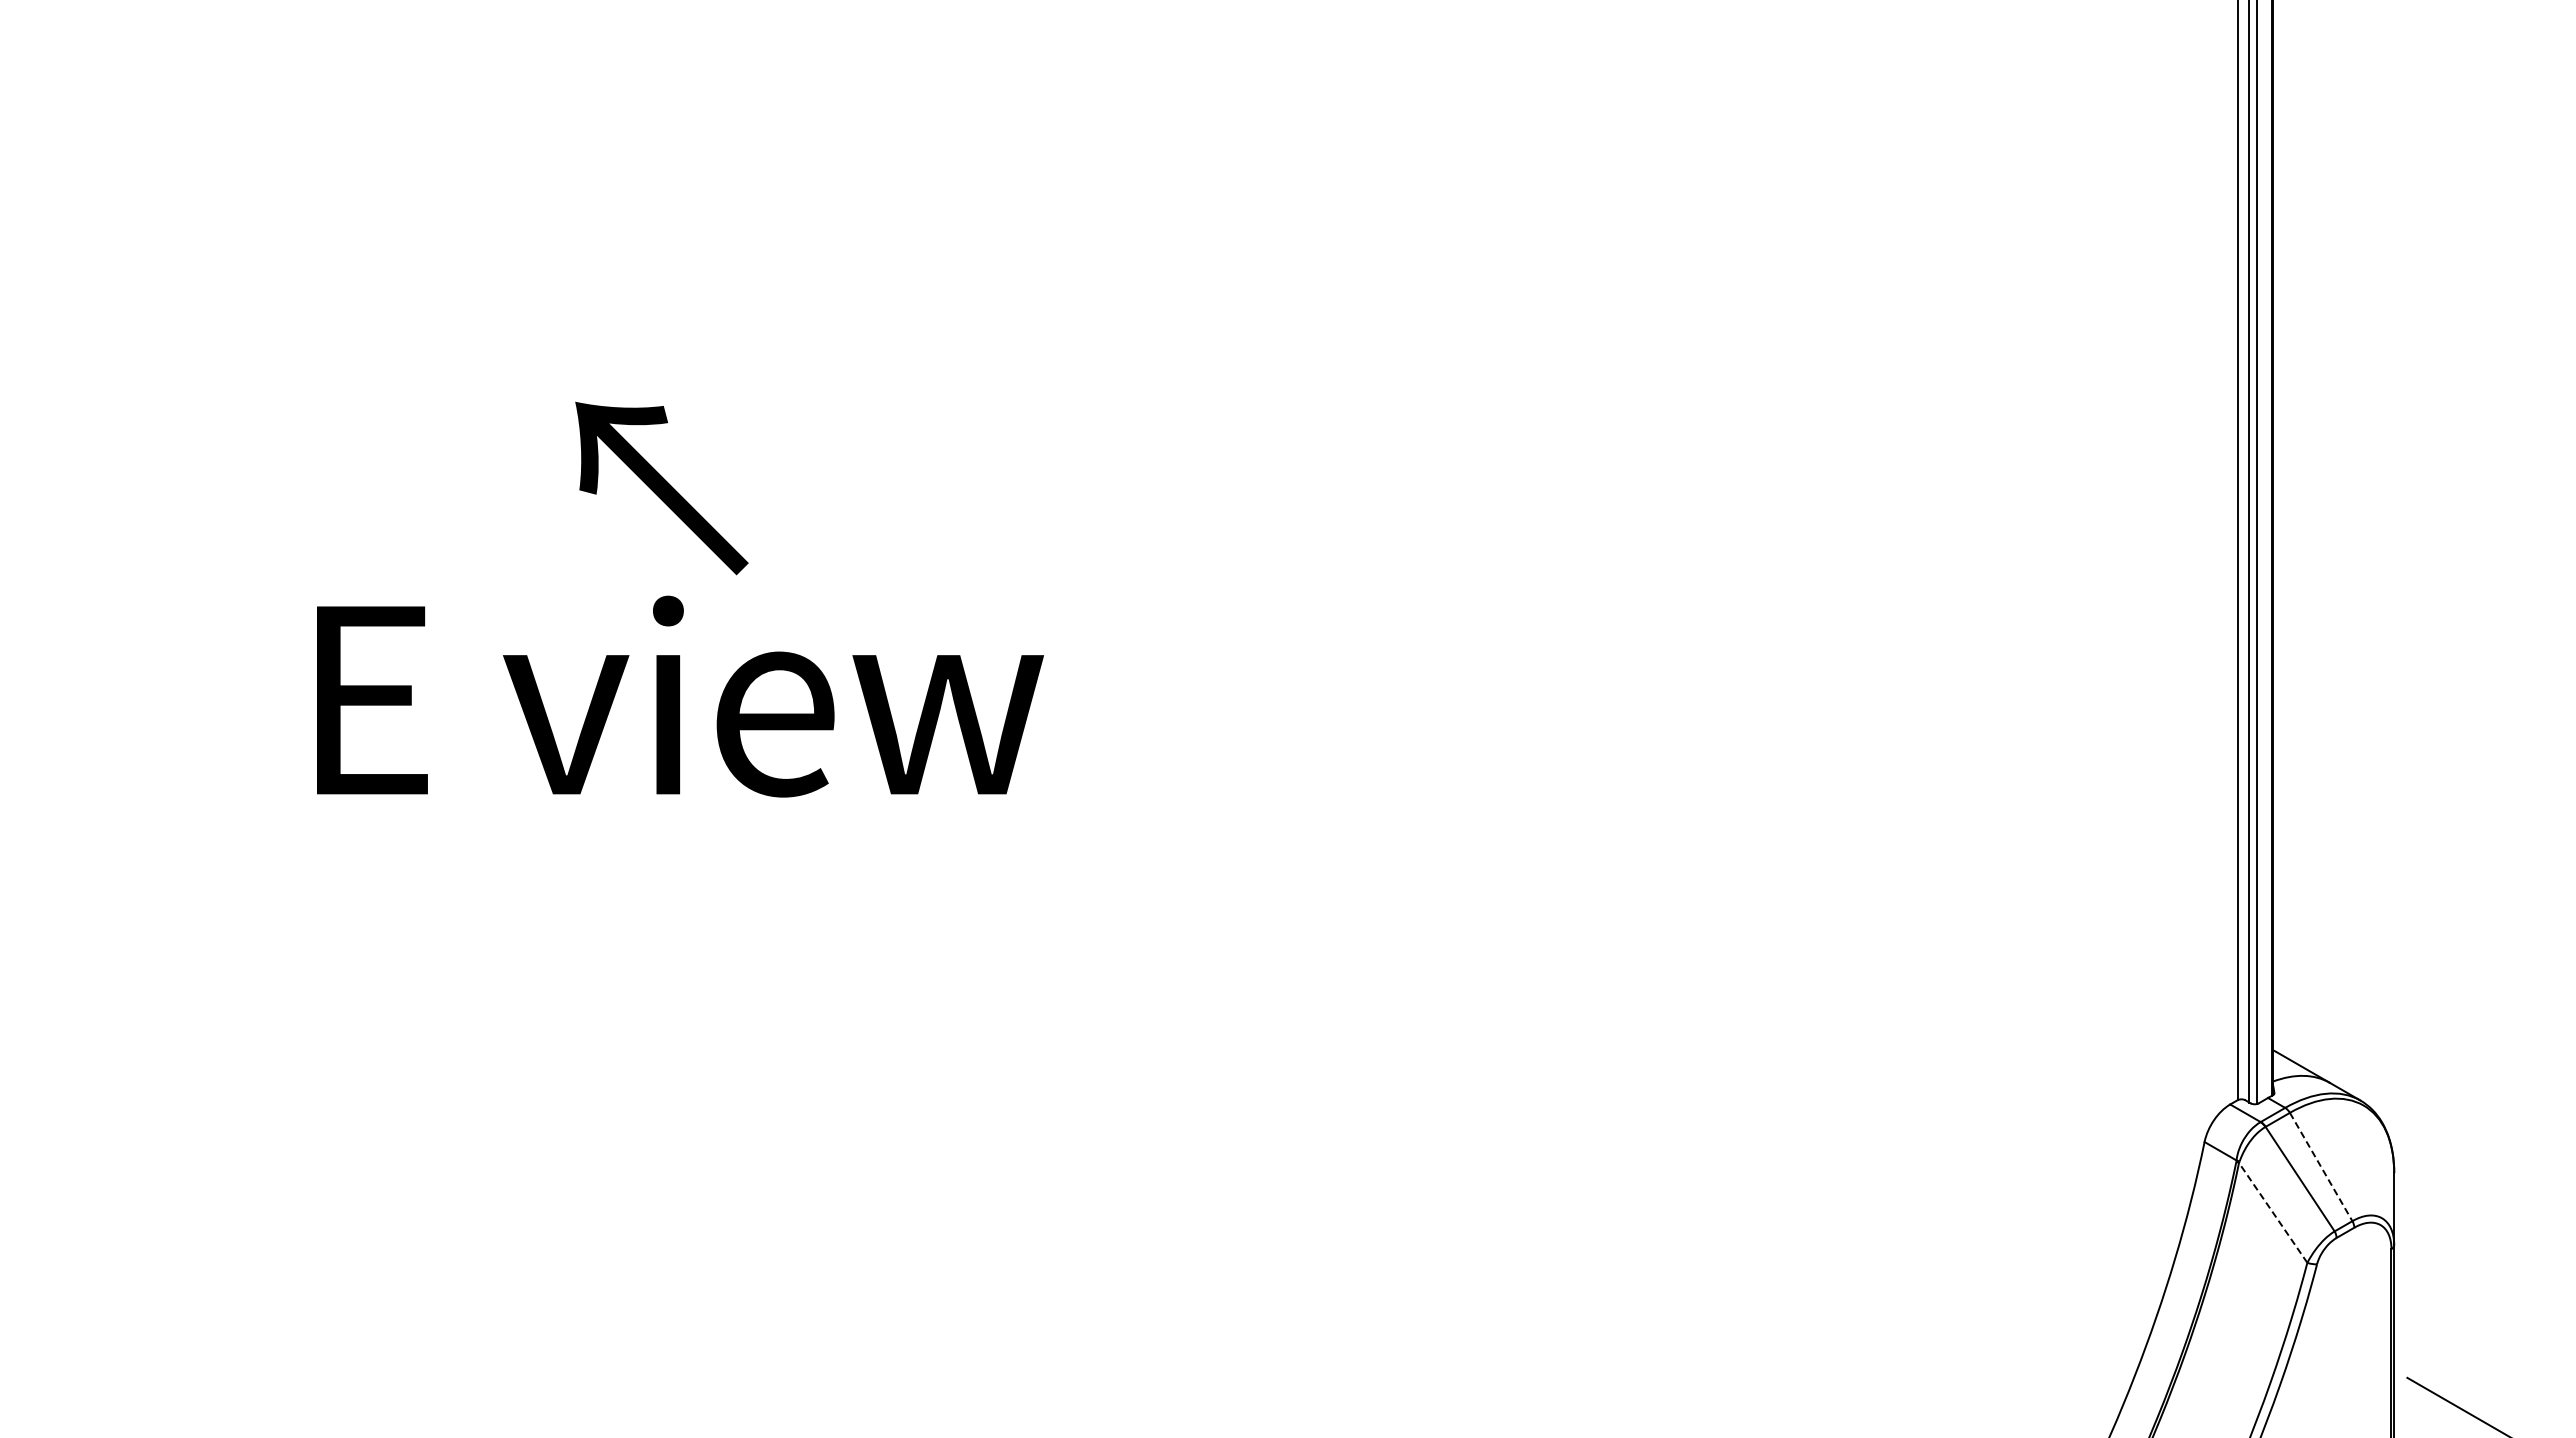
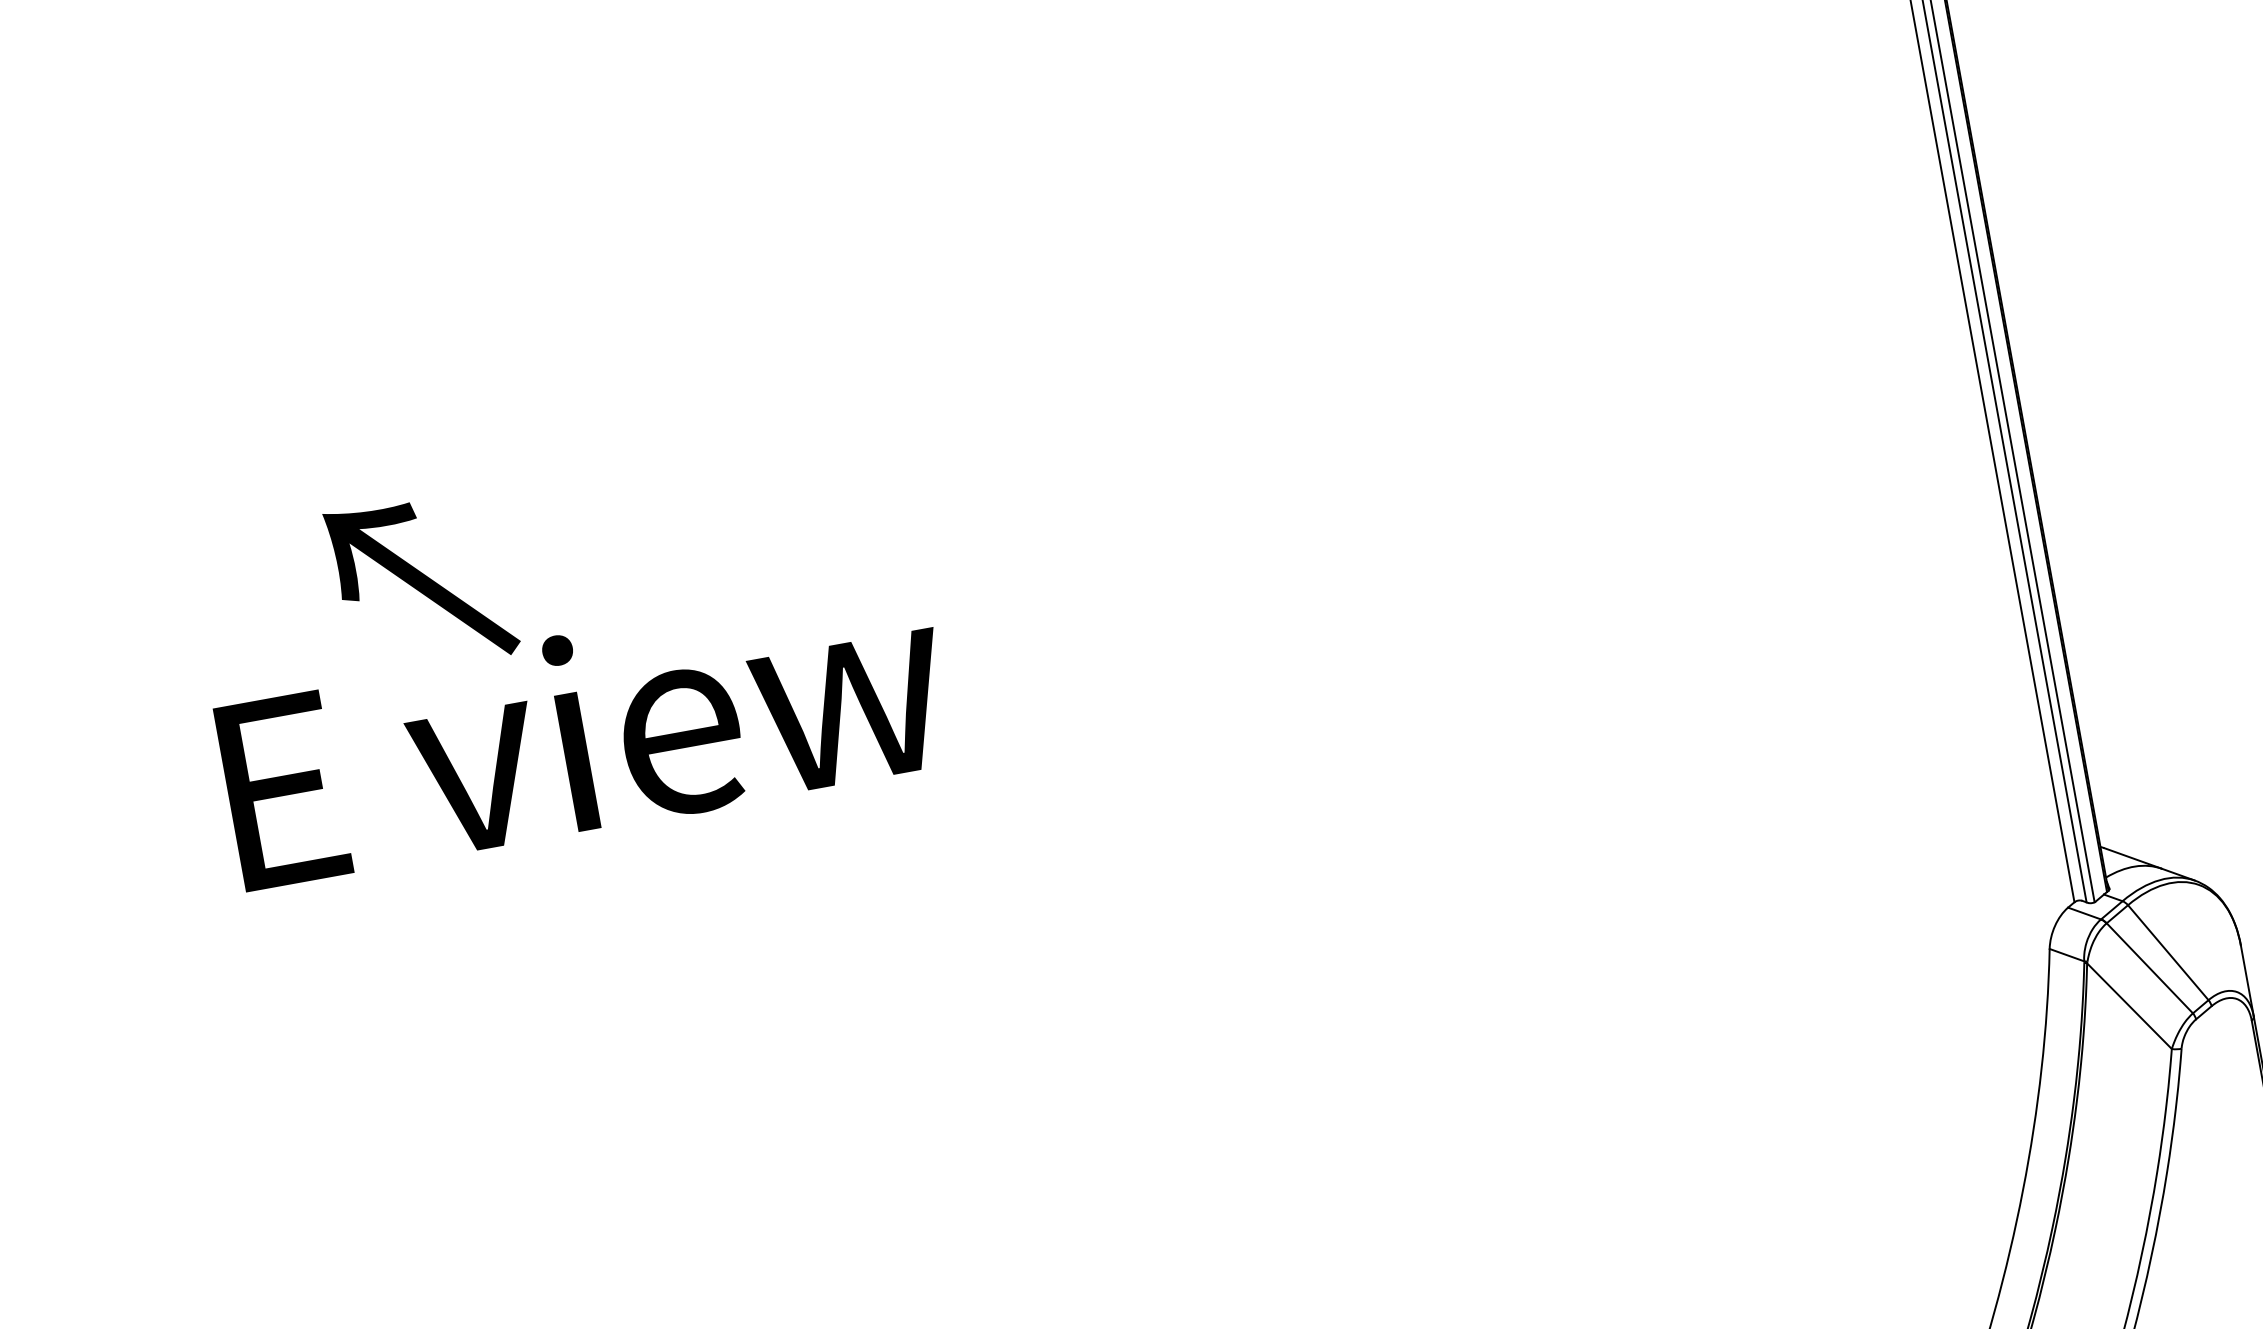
text: (680, 696) -> (584, 732), moved
line: (2321, 1167) -> (2168, 953), dashed -> solid
line: (2272, 1212) -> (2128, 1005), dashed -> solid

